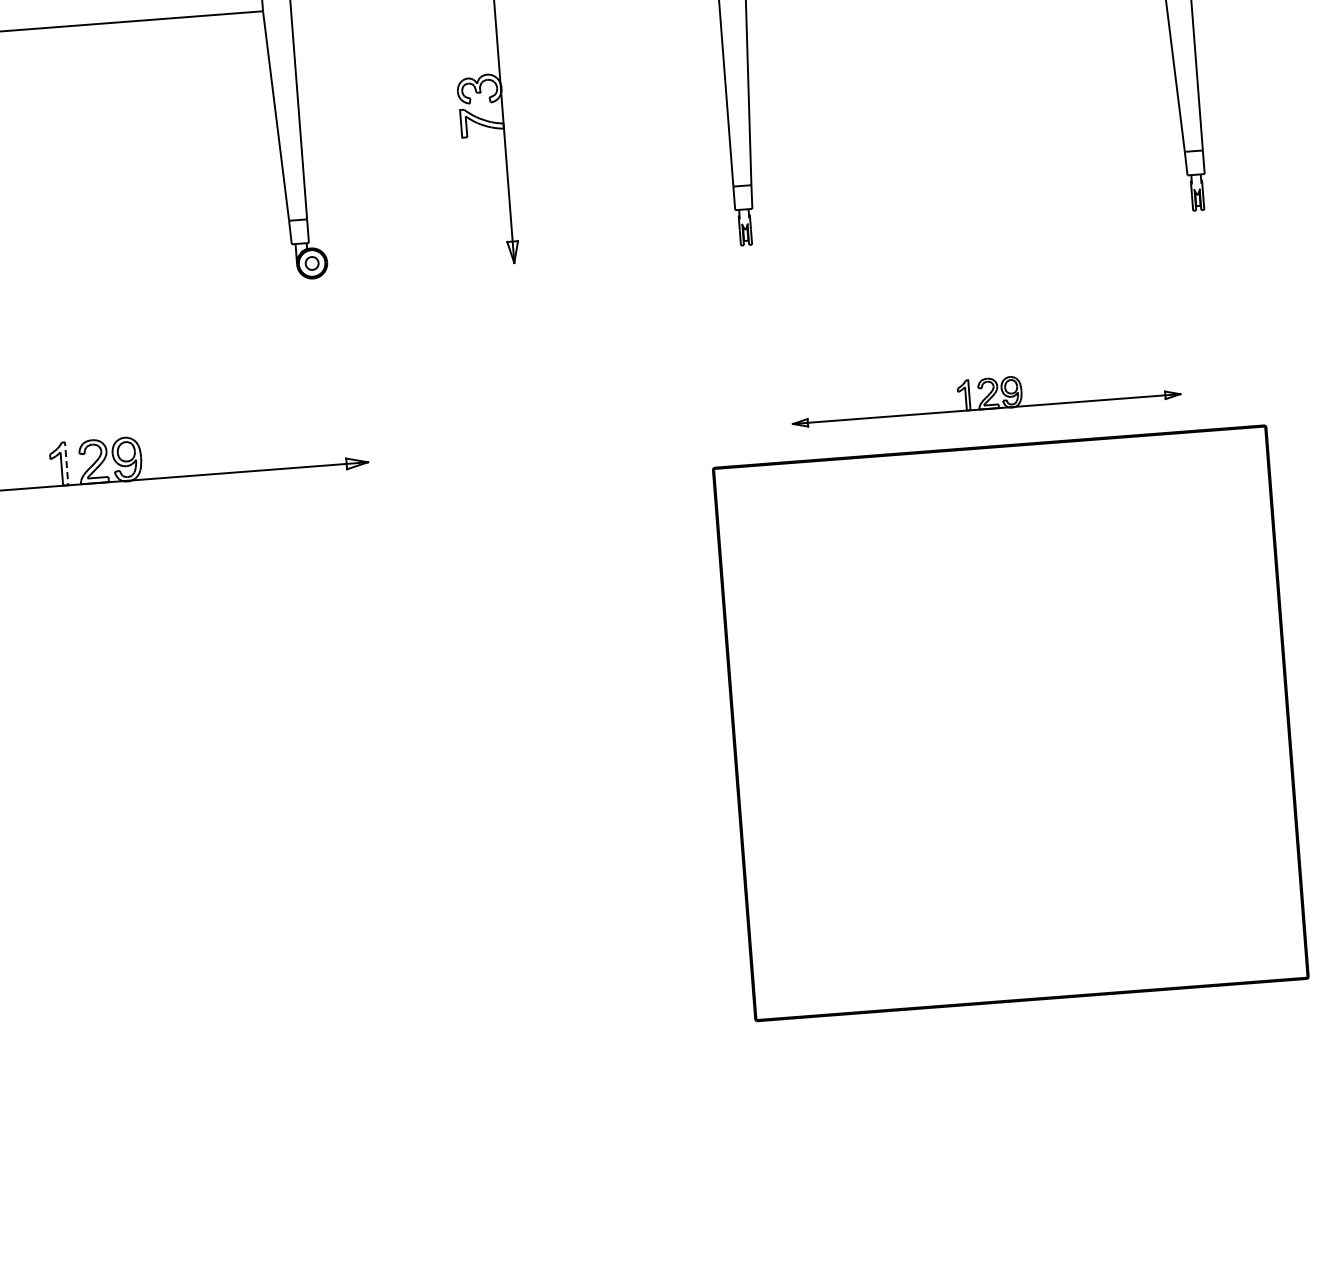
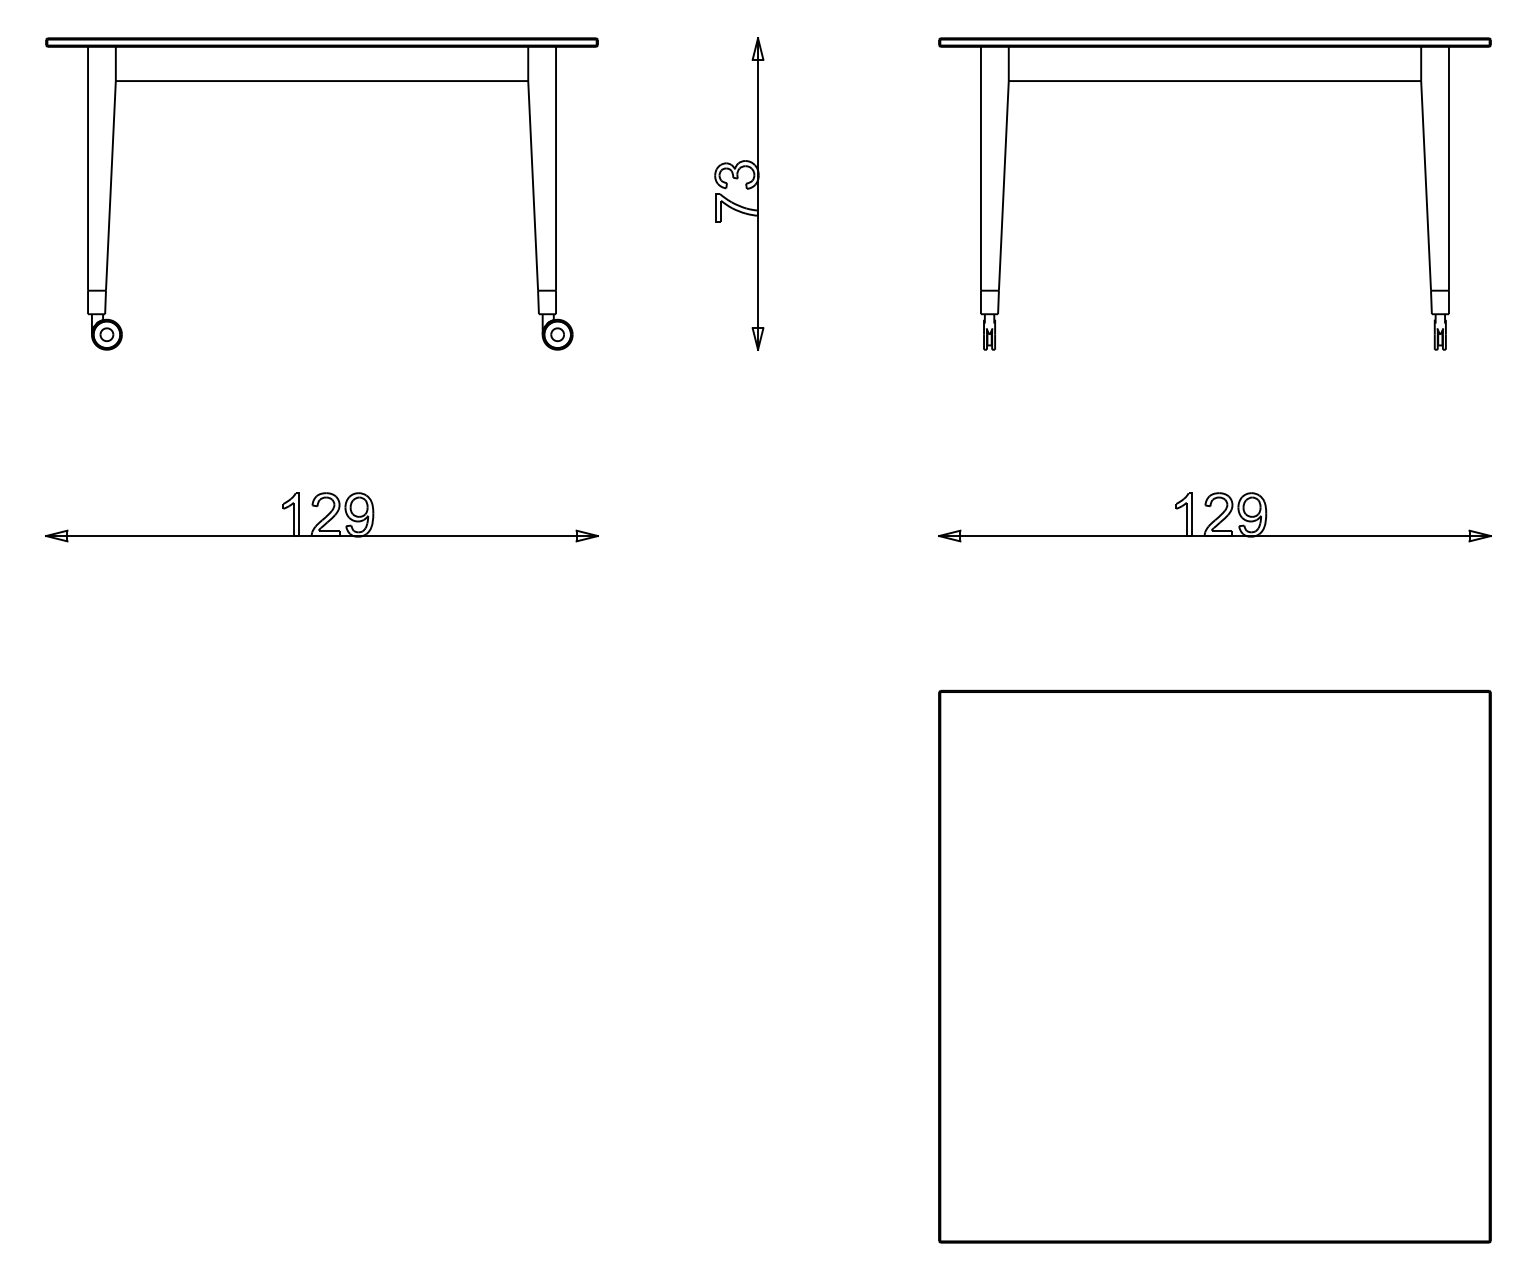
part: (985, 396) -> (1214, 517), size x1.43
line: (66, 461) -> (299, 512), dashed -> solid
part: (1010, 723) -> (1214, 966), moved

